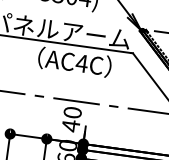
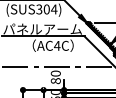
text: (70, 124) -> (55, 80), 40 -> 80

